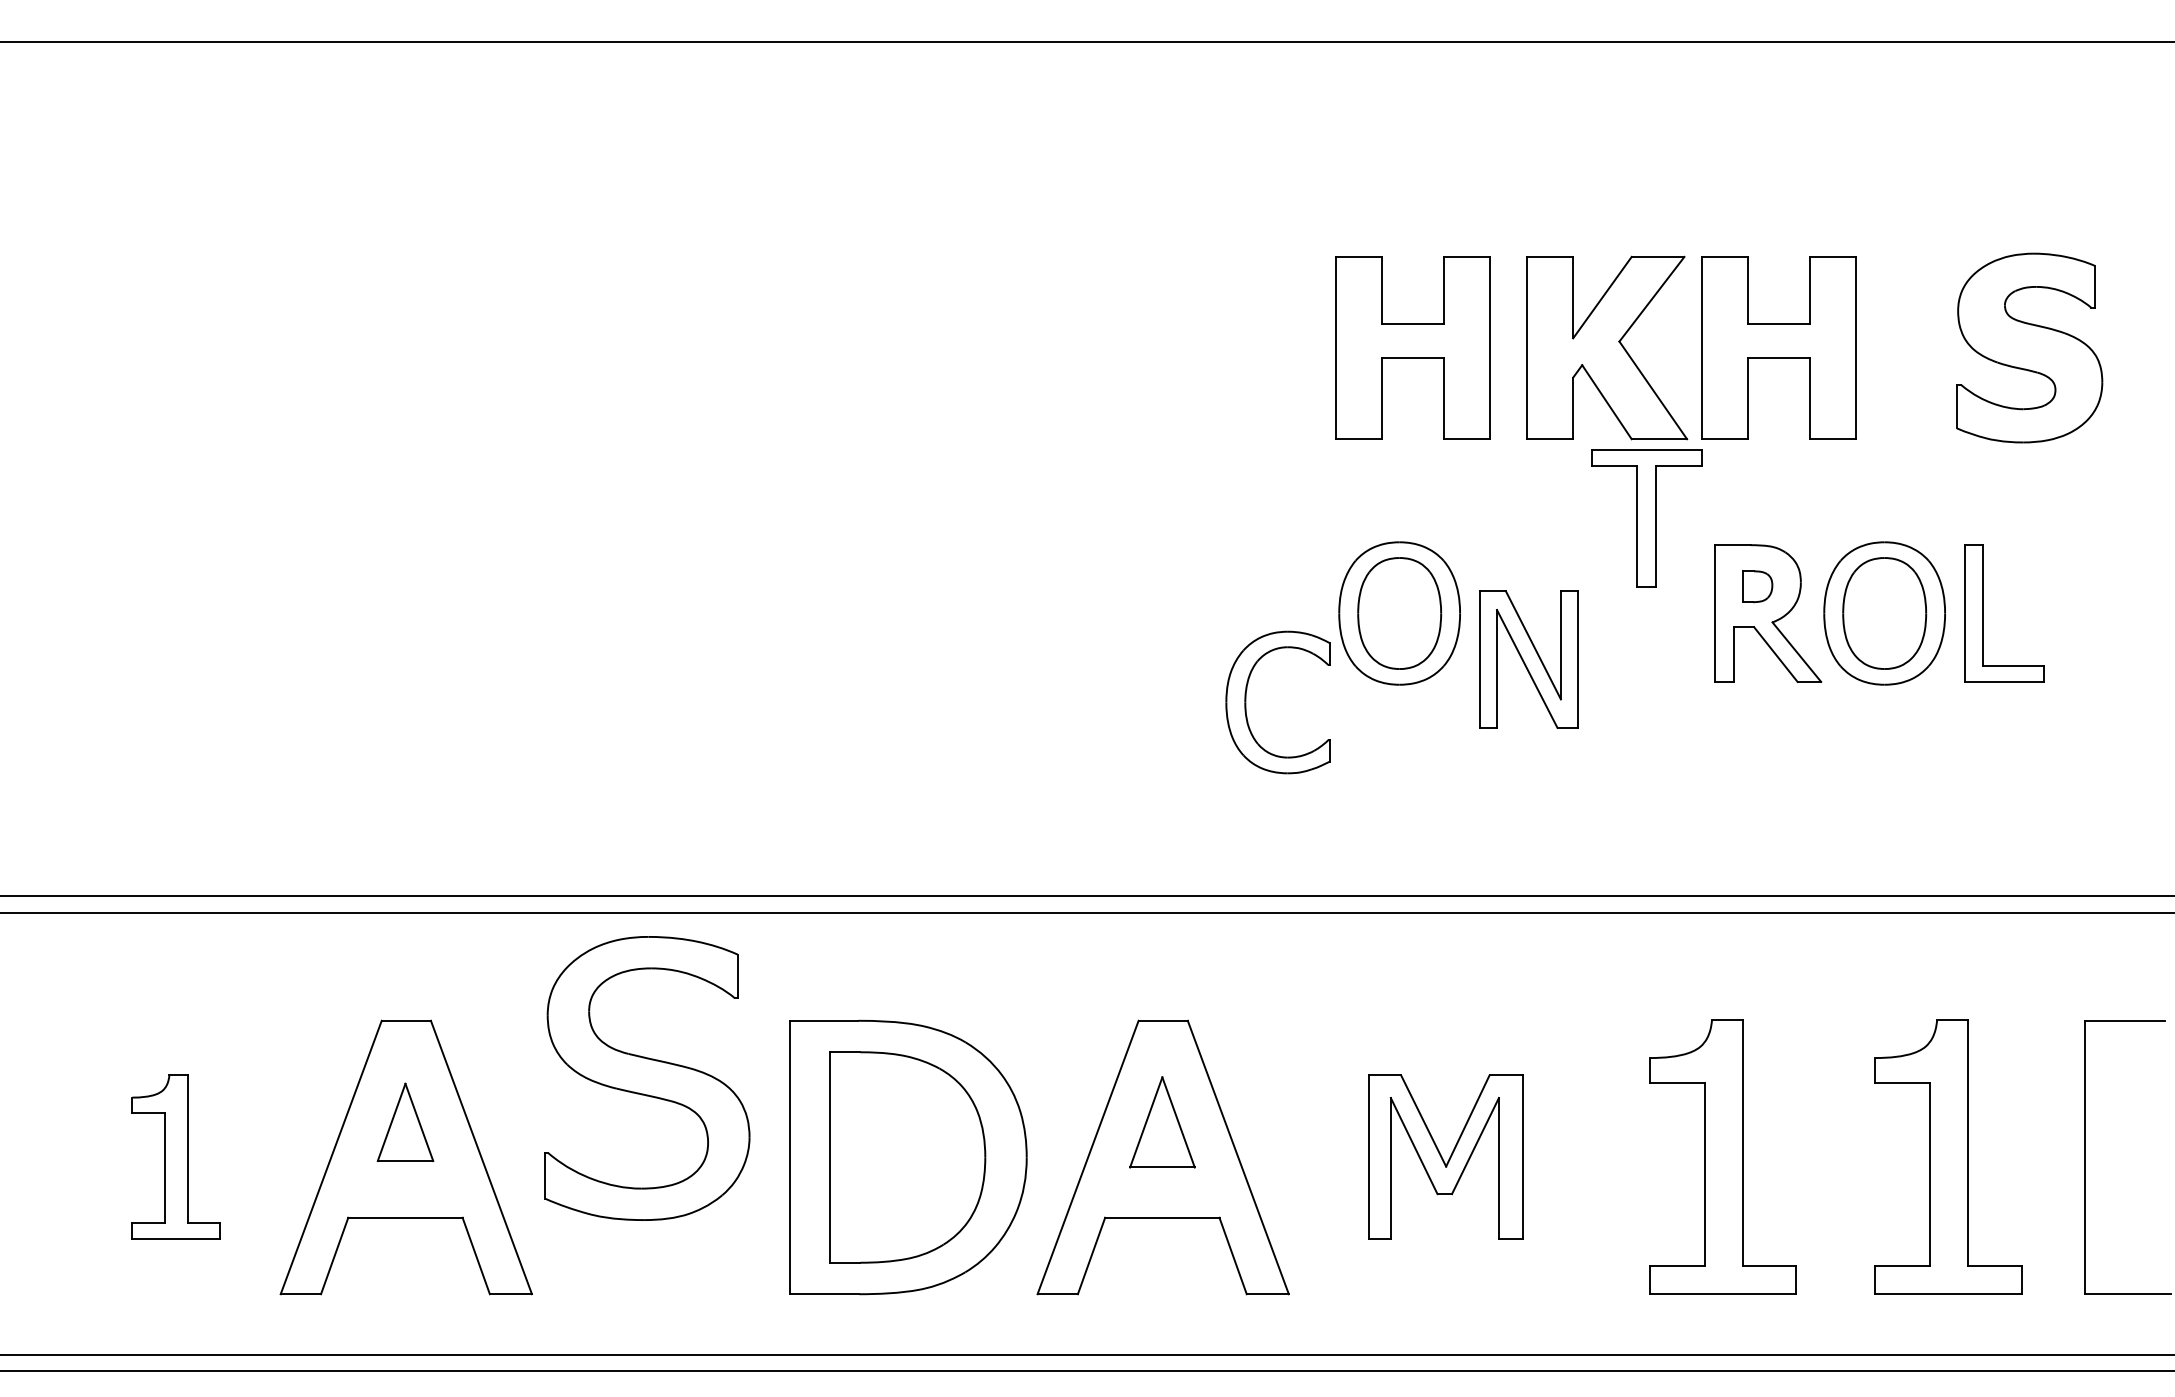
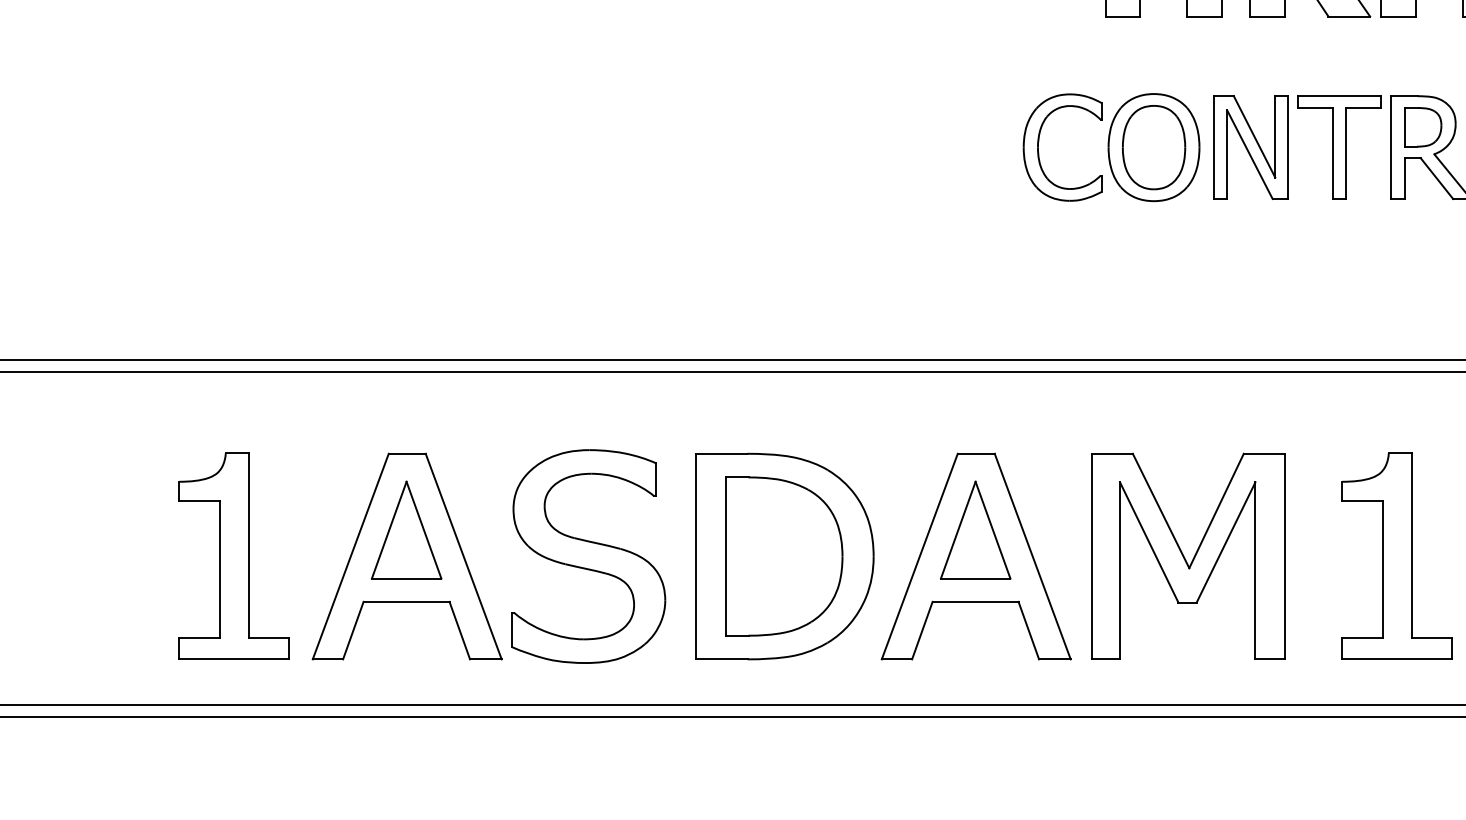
part: (1646, 518) -> (1339, 147), moved
part: (1757, 586) -> (1423, 127), size x1.67
part: (1528, 659) -> (1250, 147), moved
part: (1246, 702) -> (1038, 147), moved
part: (647, 1078) -> (588, 556), moved
part: (405, 1122) -> (406, 530), size x1.67
part: (1162, 1122) -> (975, 530), size x1.43
part: (175, 1156) -> (233, 555), size x1.67
part: (1445, 1156) -> (1188, 555), size x1.67

